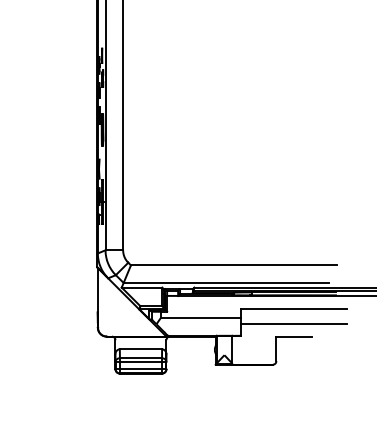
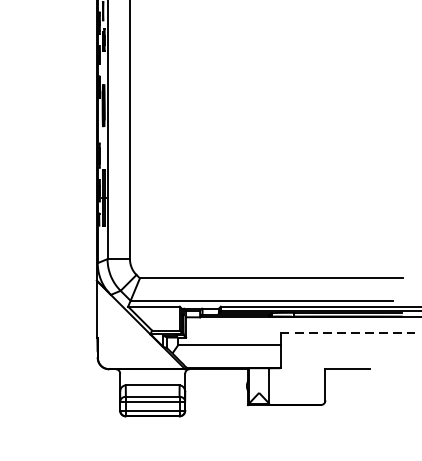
line: (293, 308) -> (347, 333), solid -> dashed
line: (293, 324) -> (347, 353), removed

